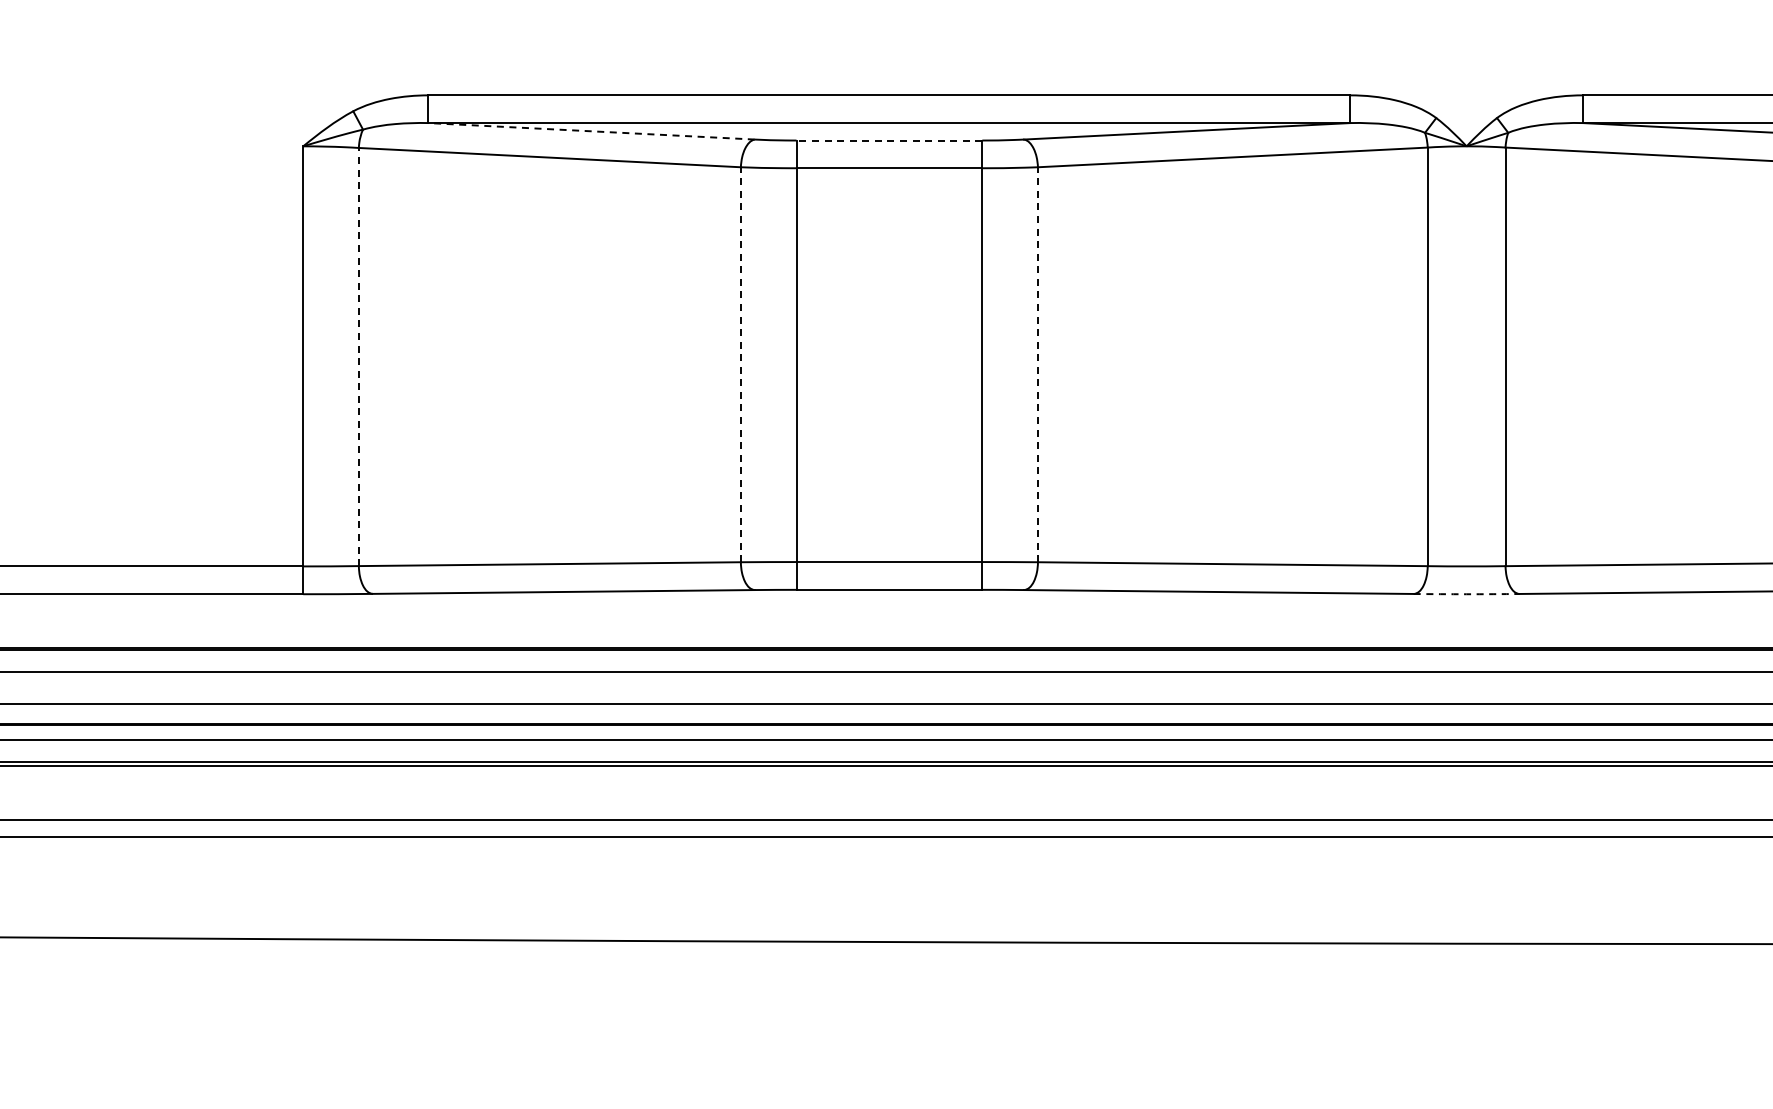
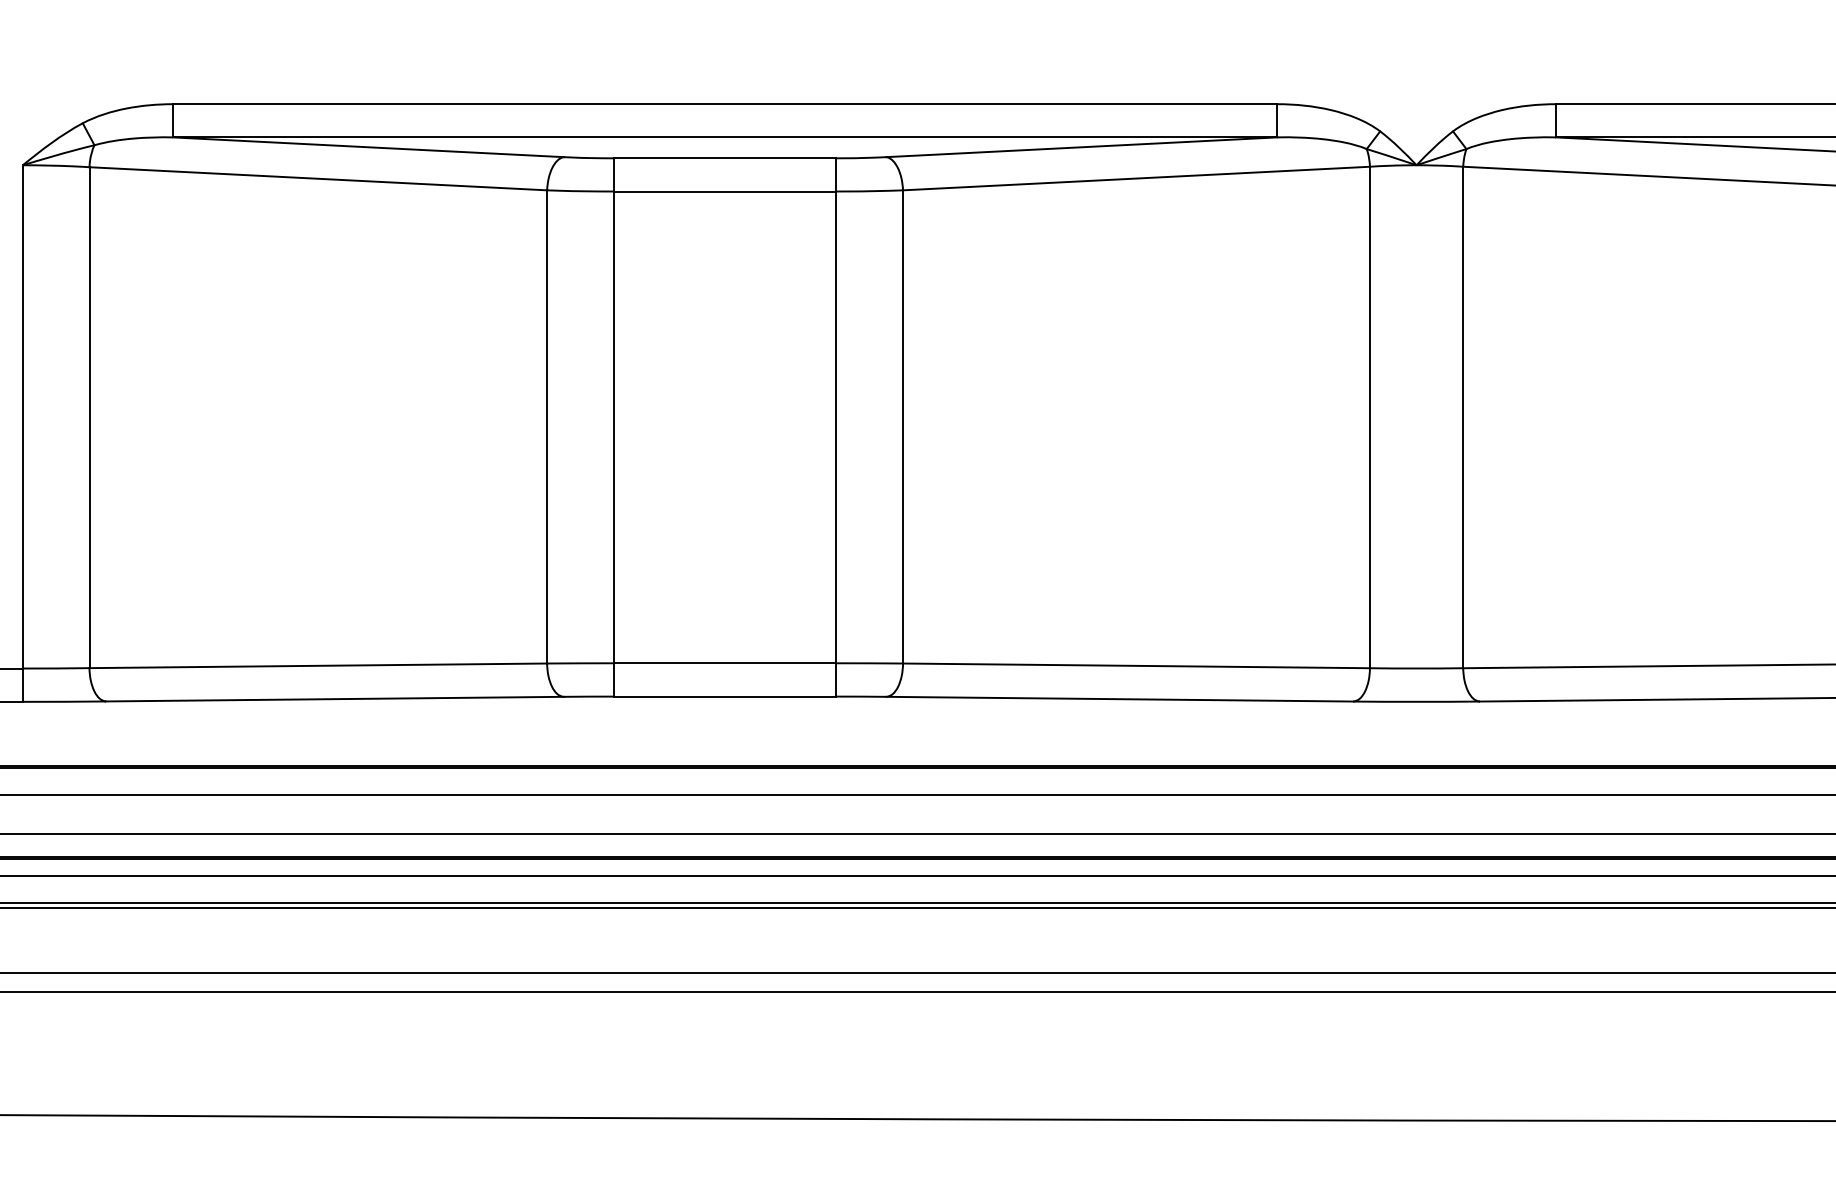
line: (591, 131) -> (368, 147), dashed -> solid
line: (889, 140) -> (725, 158), dashed -> solid
line: (358, 356) -> (89, 417), dashed -> solid
line: (740, 364) -> (546, 426), dashed -> solid
line: (1037, 364) -> (902, 426), dashed -> solid
arc: (1466, 594) -> (1416, 702), dashed -> solid

